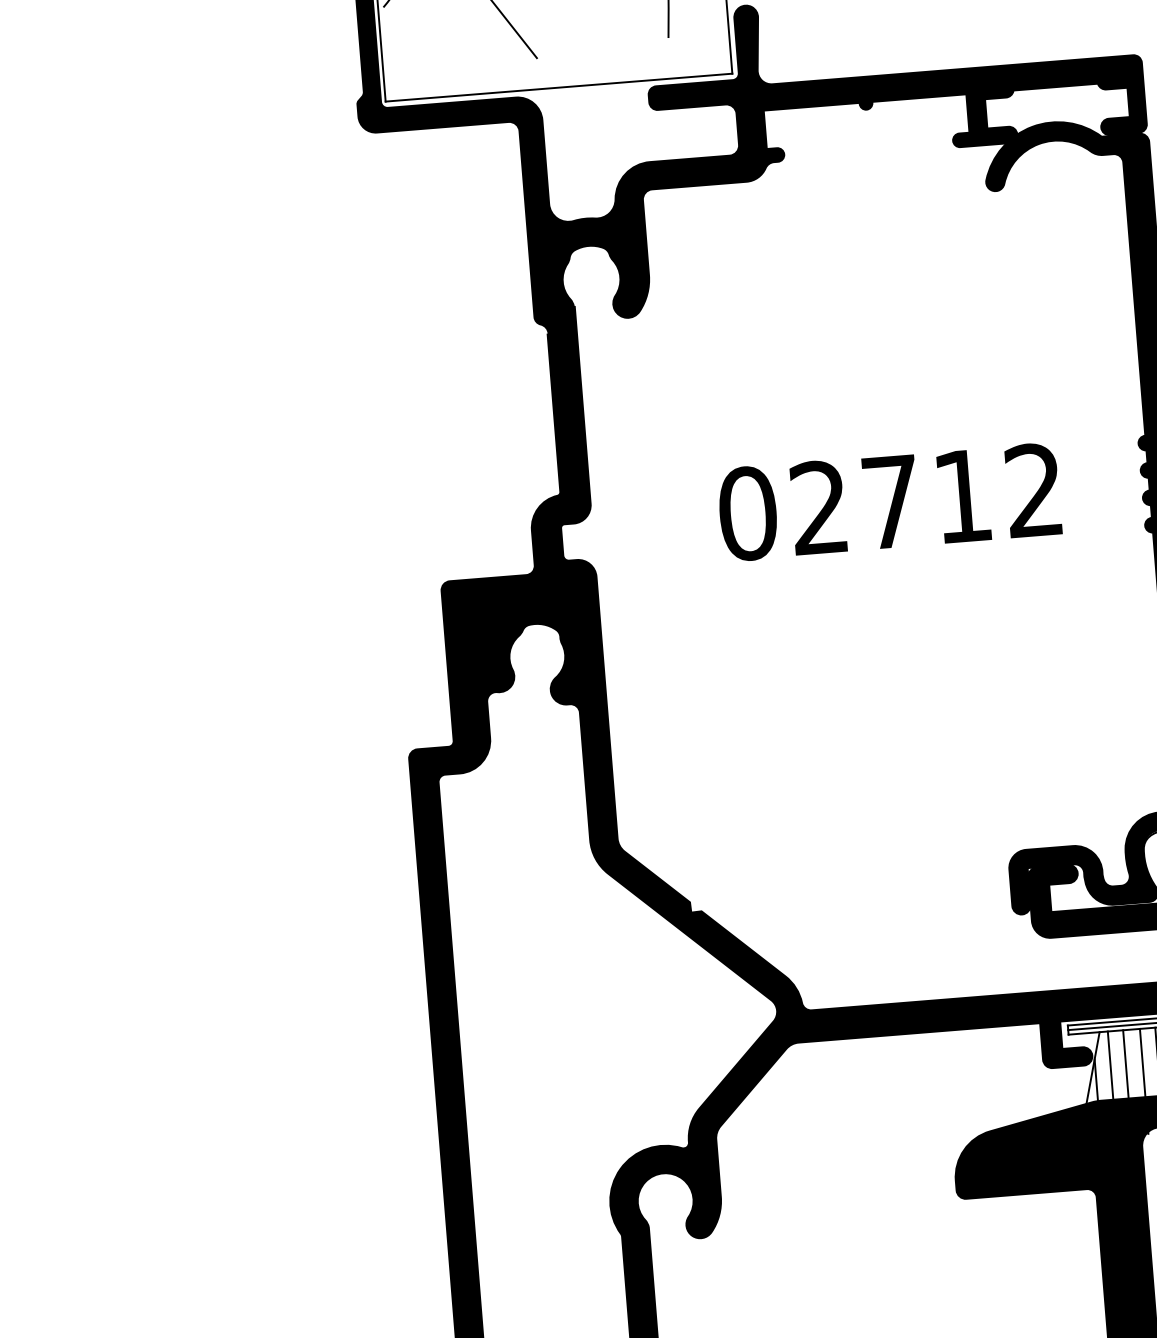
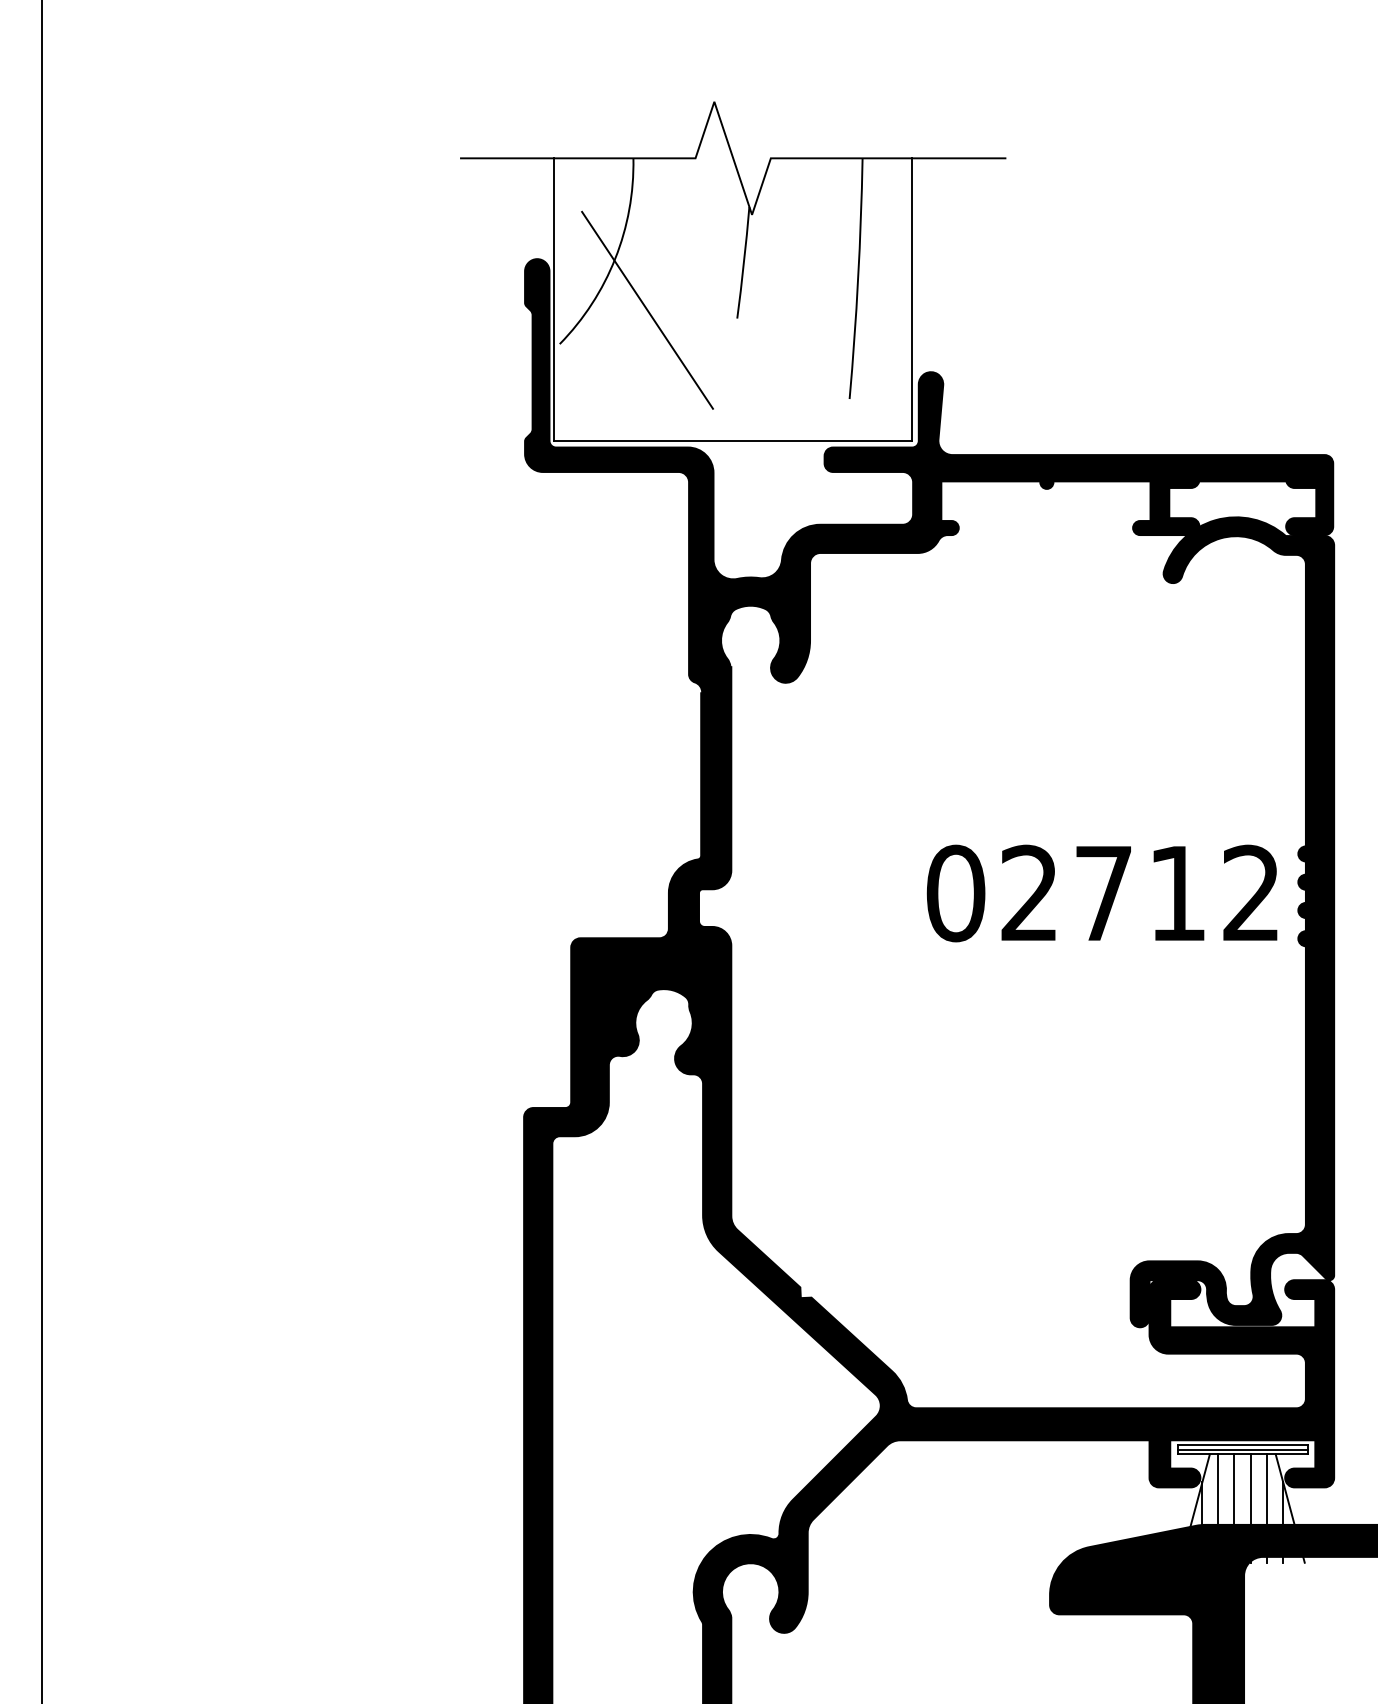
text: (888, 502) -> (1101, 893), moved

